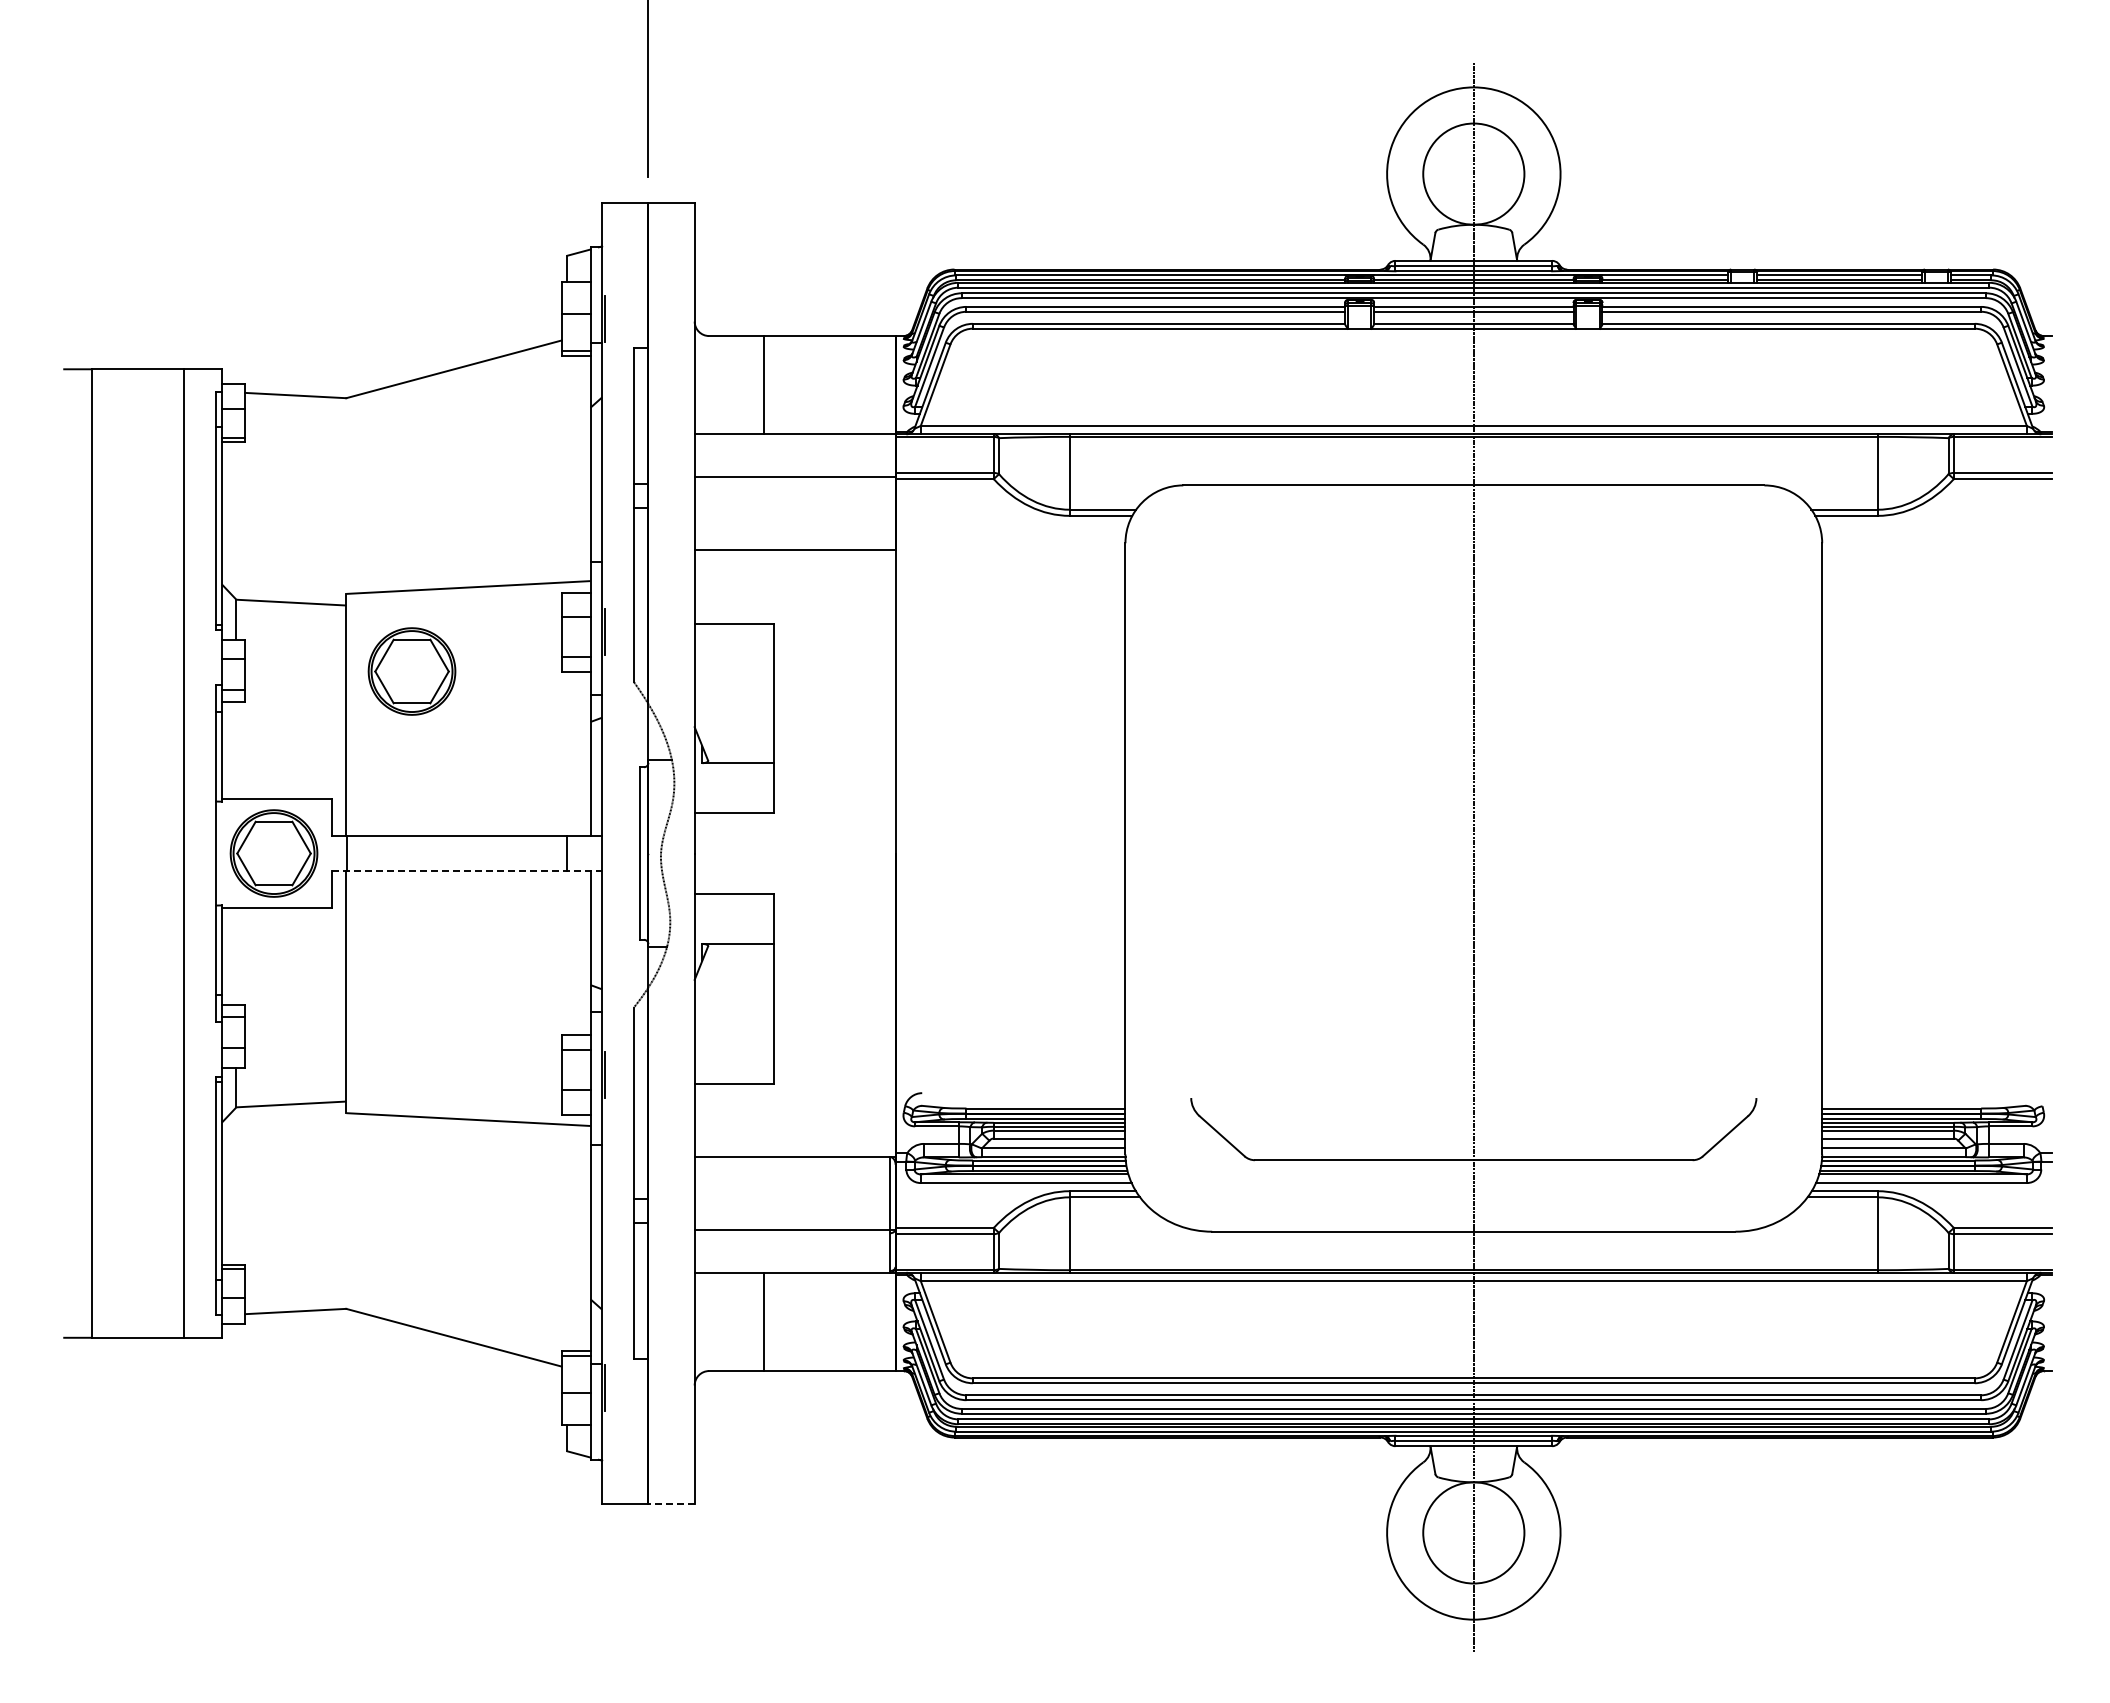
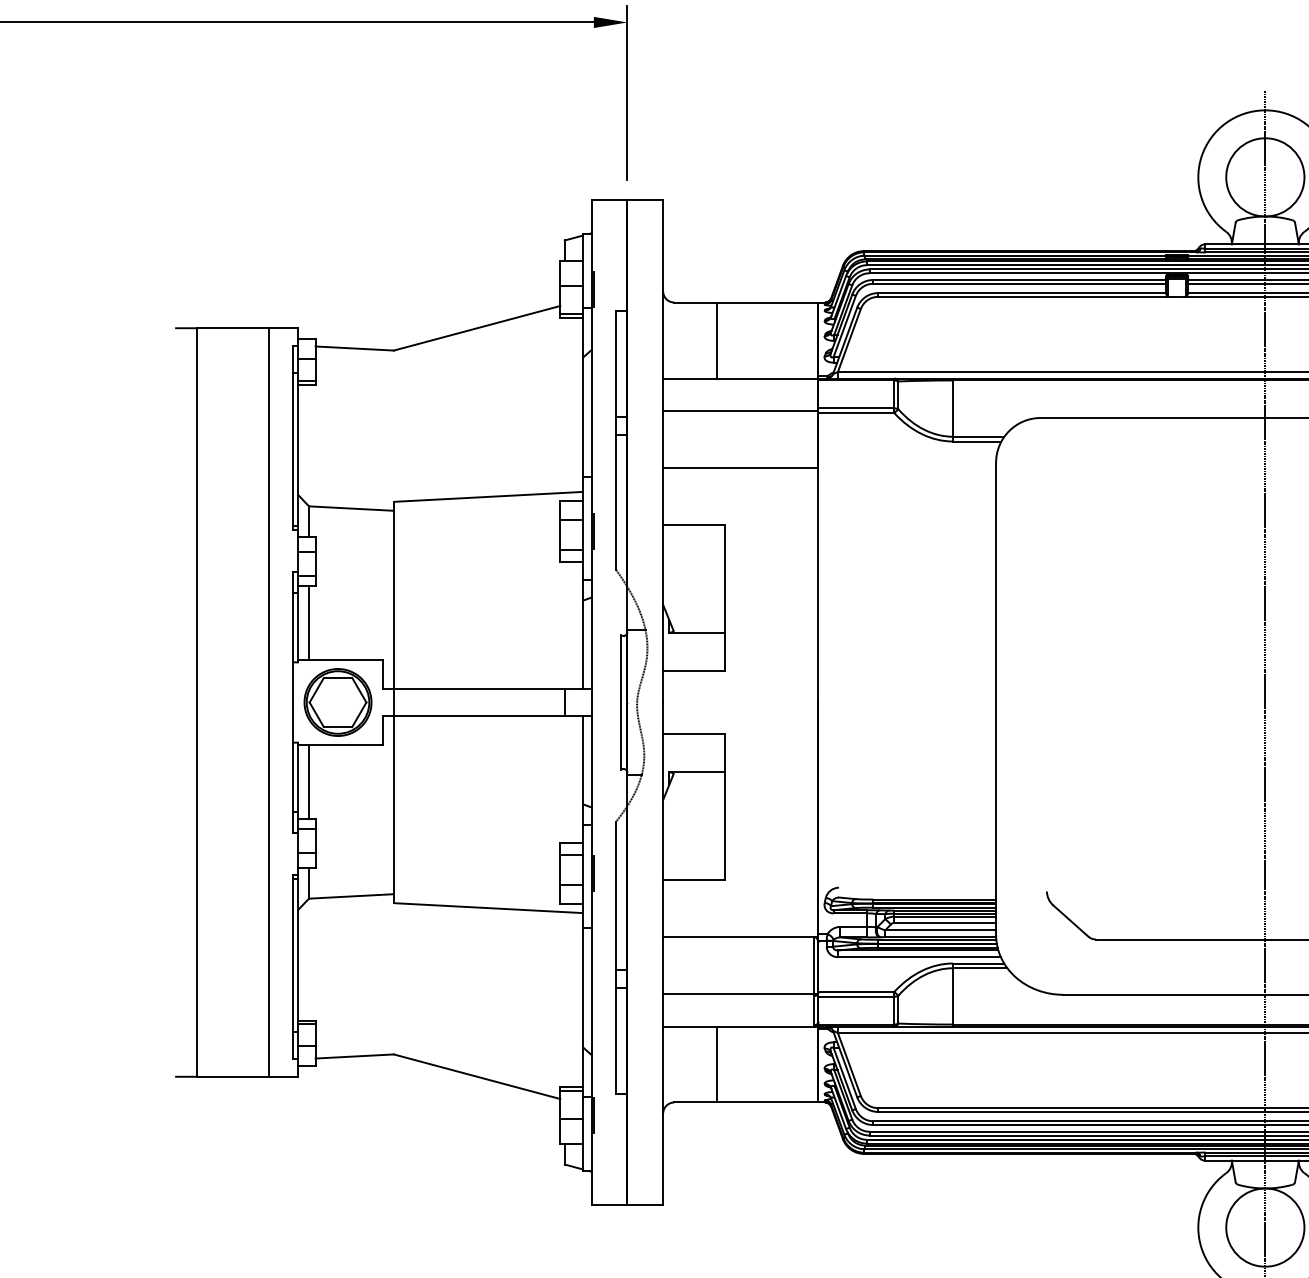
part: (411, 671) -> (444, 561), removed
line: (236, 750) -> (309, 622), added
line: (467, 870) -> (487, 715), dashed -> solid
line: (236, 956) -> (309, 782), added
line: (671, 1504) -> (645, 1205), dashed -> solid

